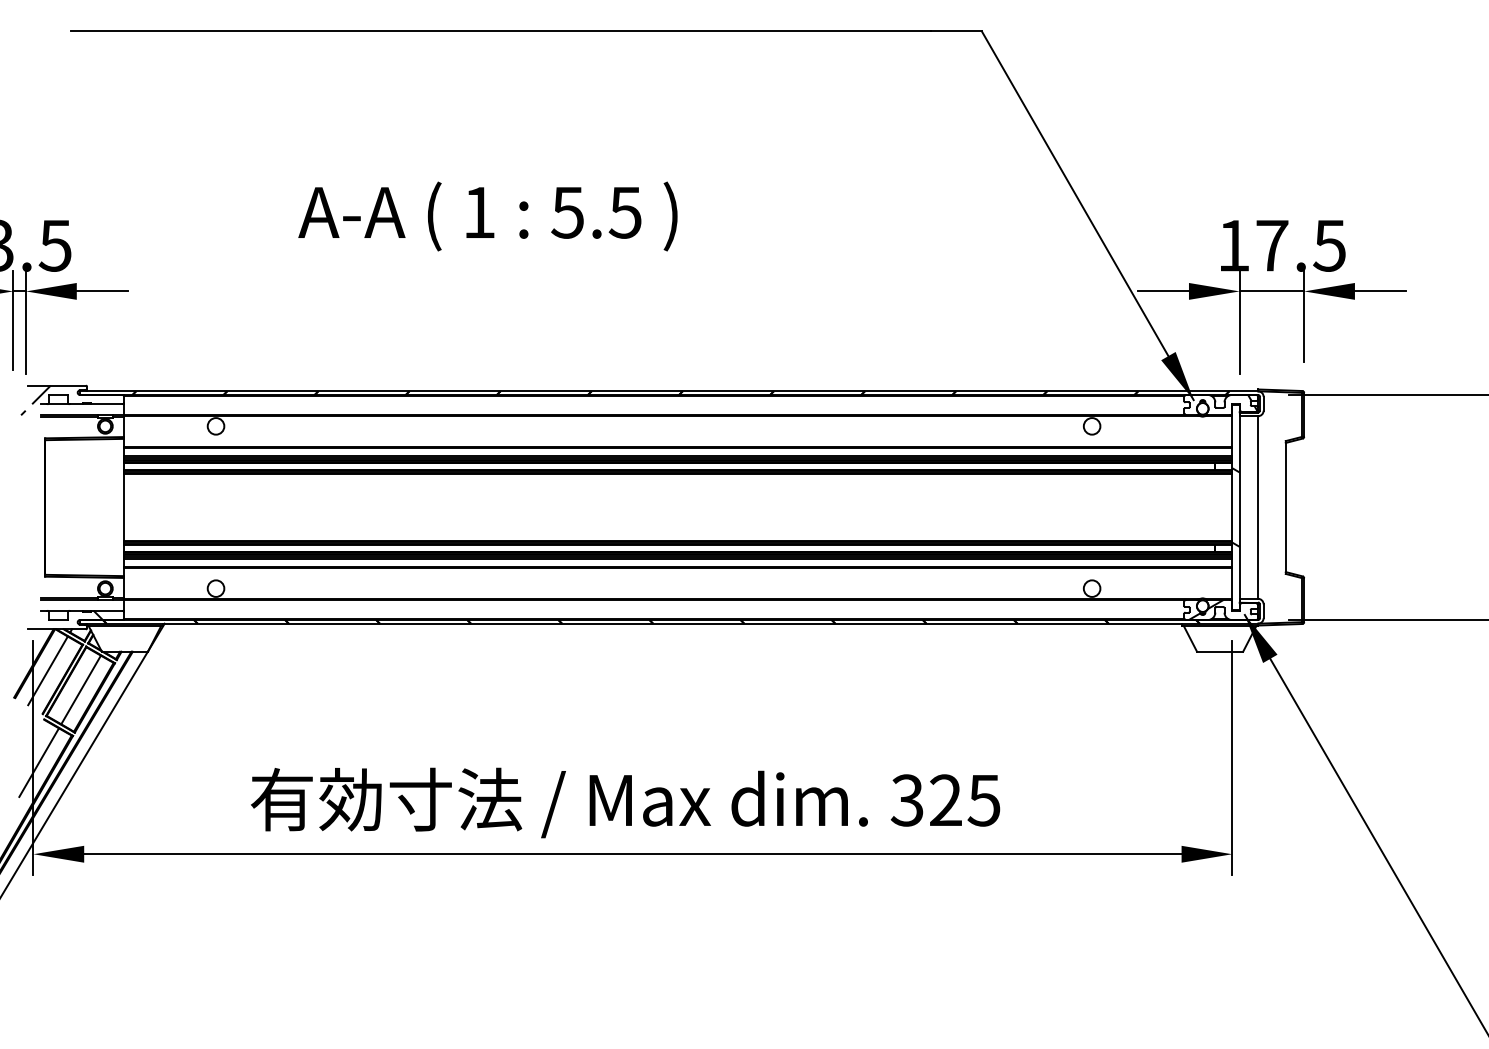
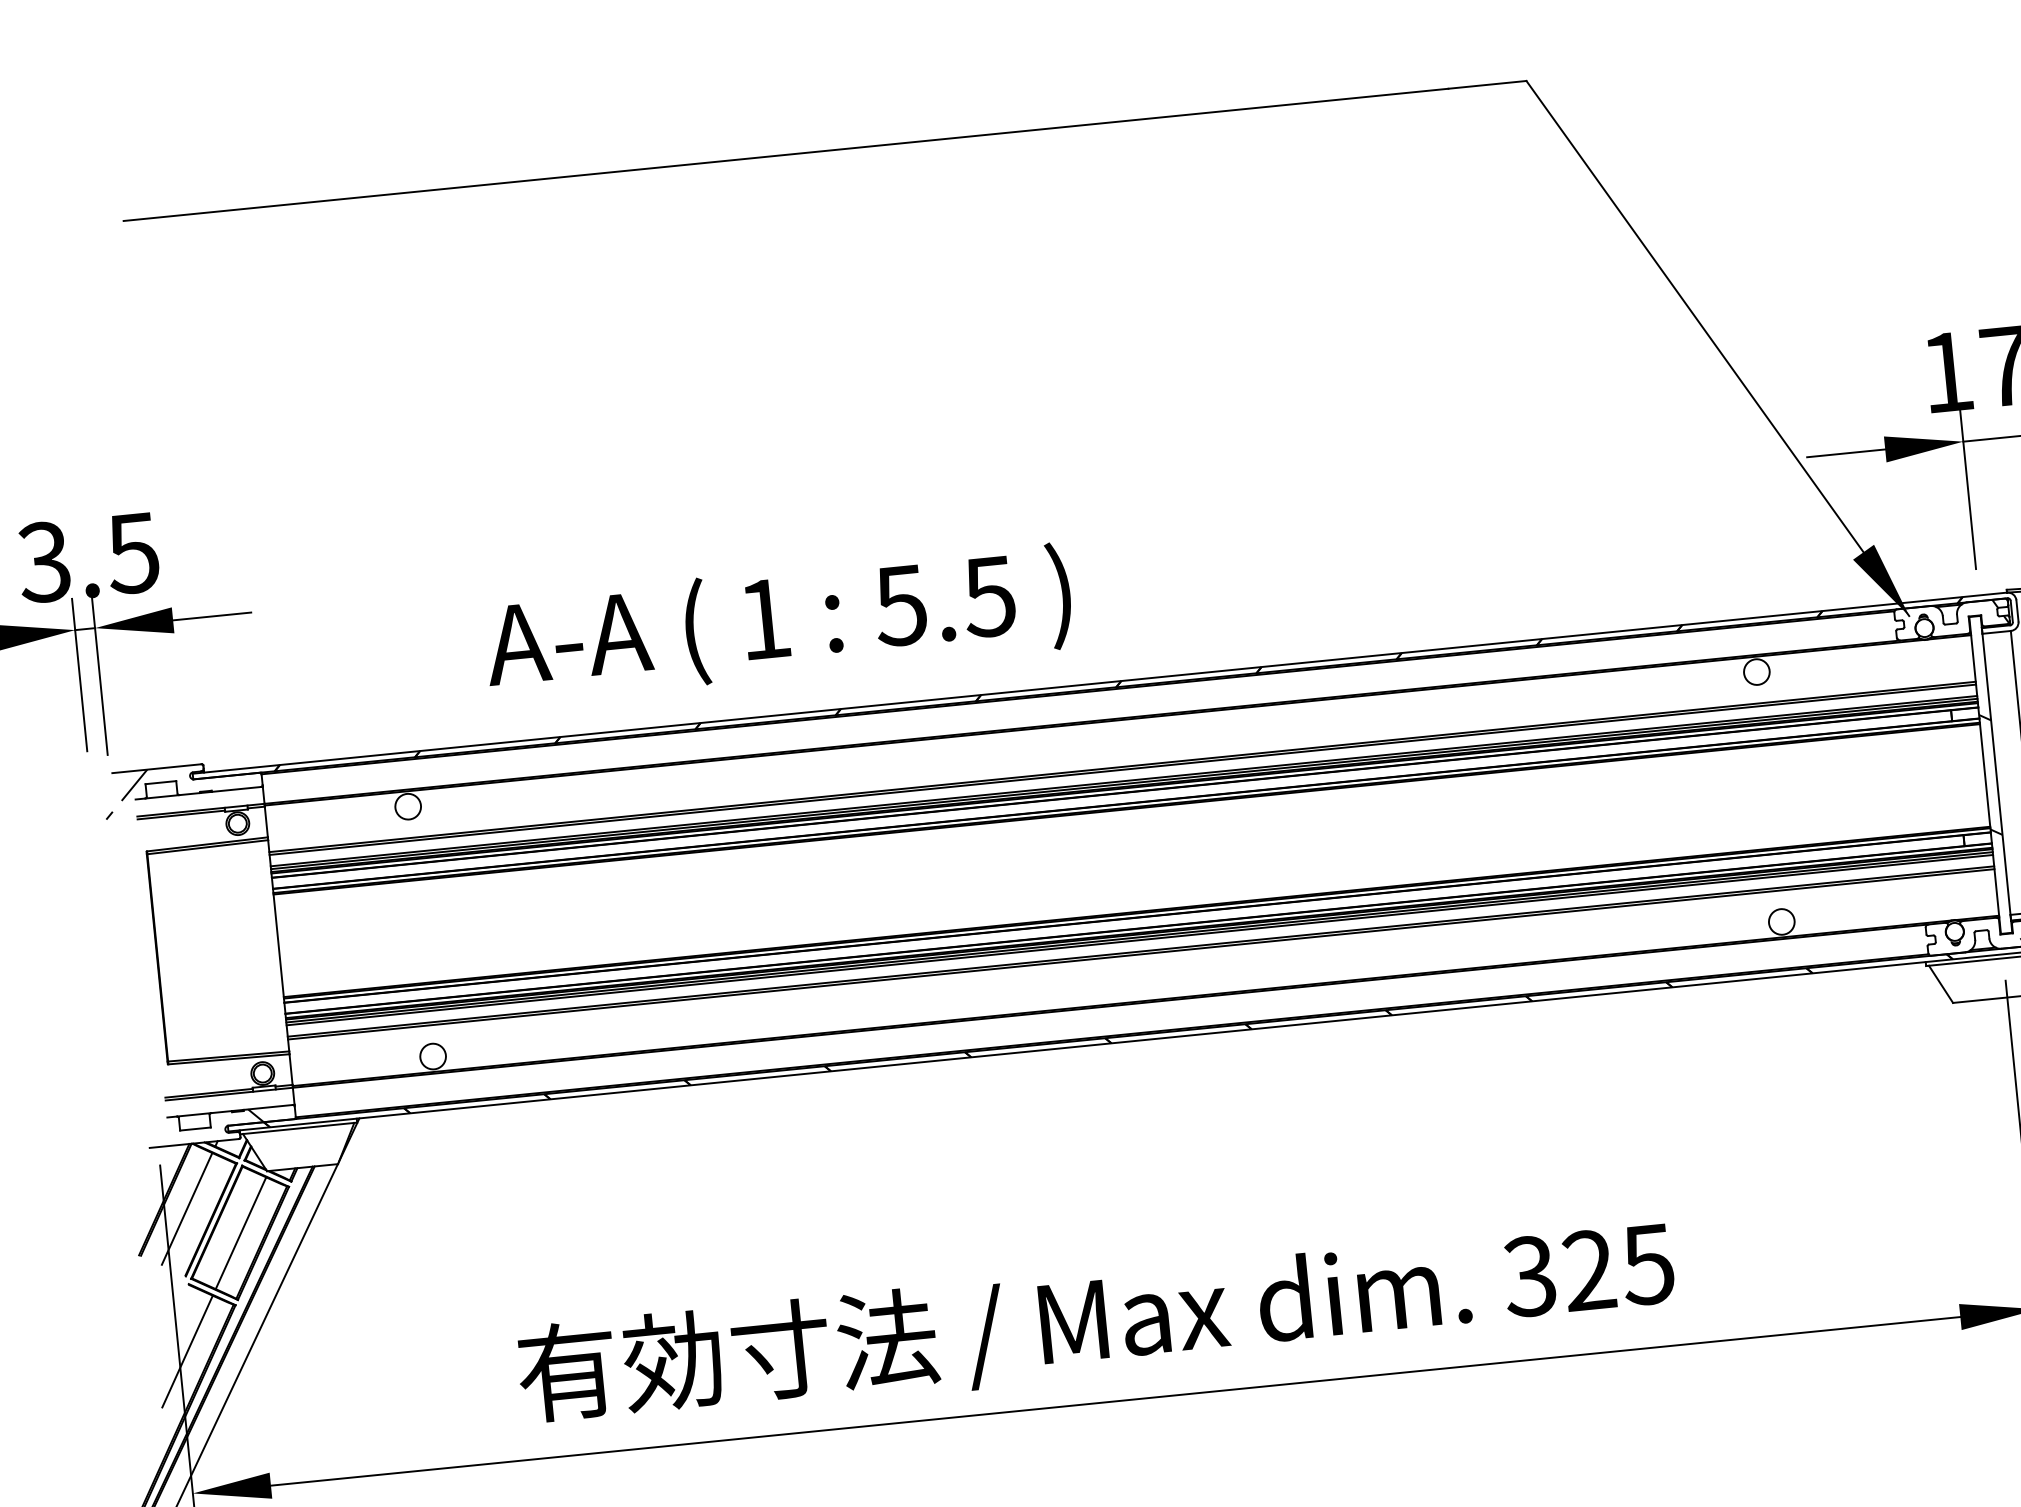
text: (487, 216) -> (777, 623), moved
hatch: (1205, 609) -> (1959, 936), removed

